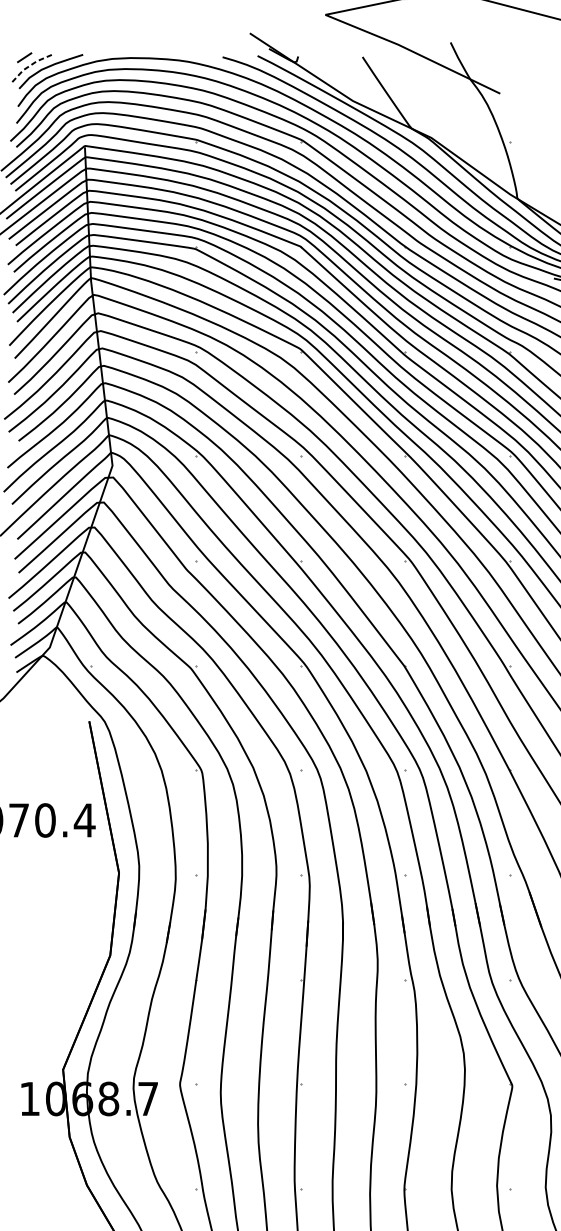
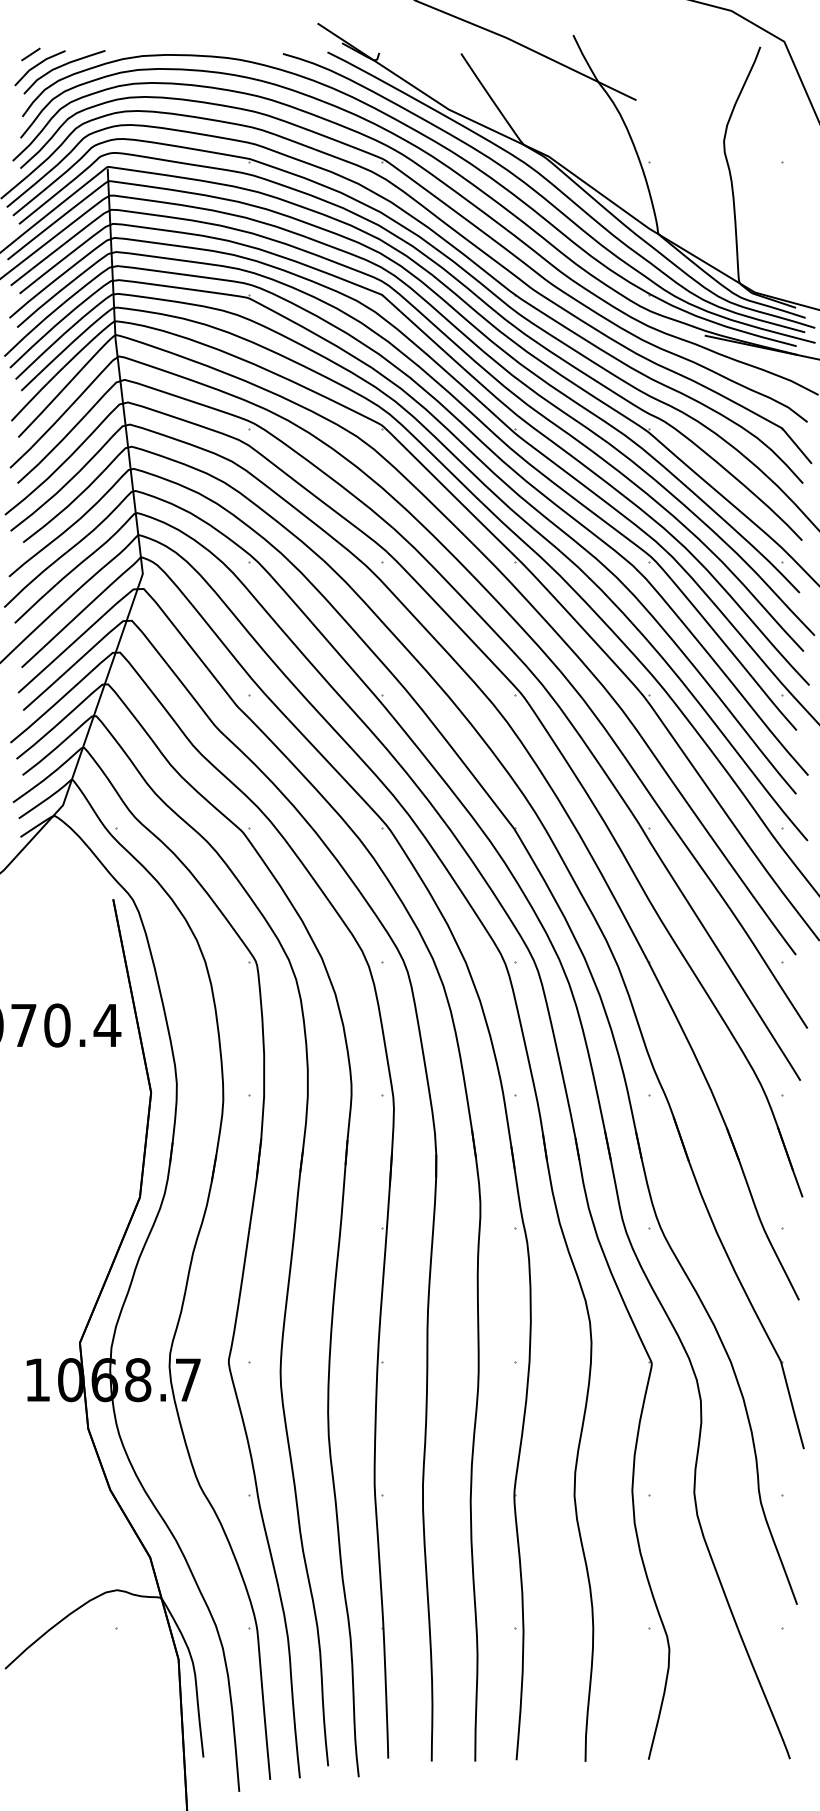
line: (29, 66) -> (37, 65), dashed -> solid

